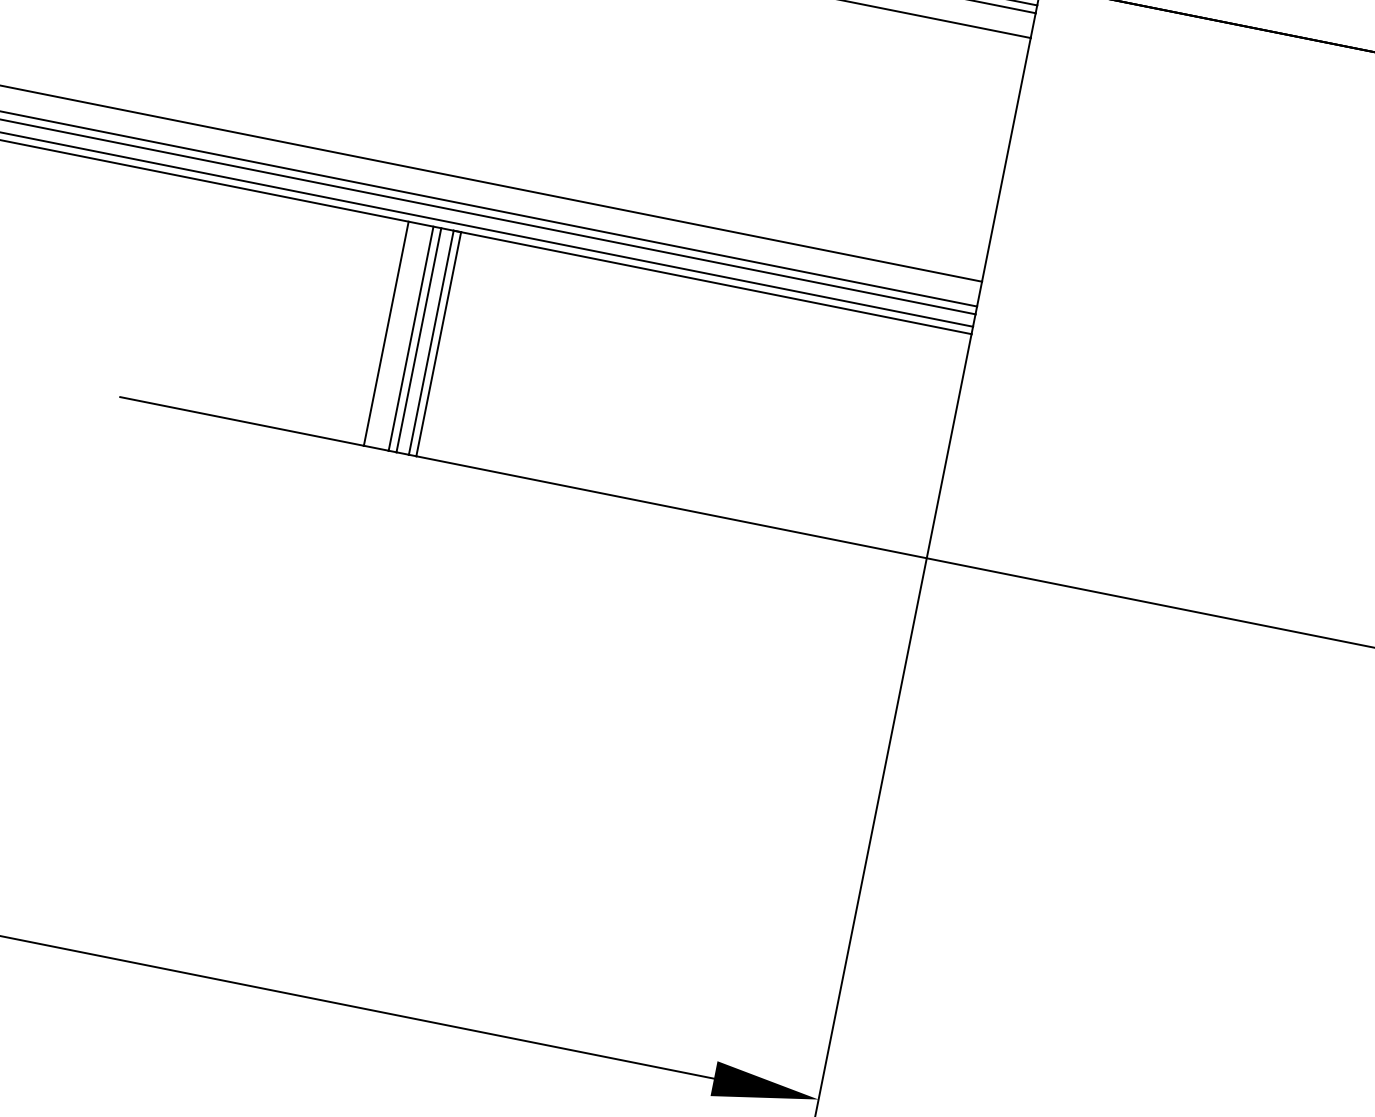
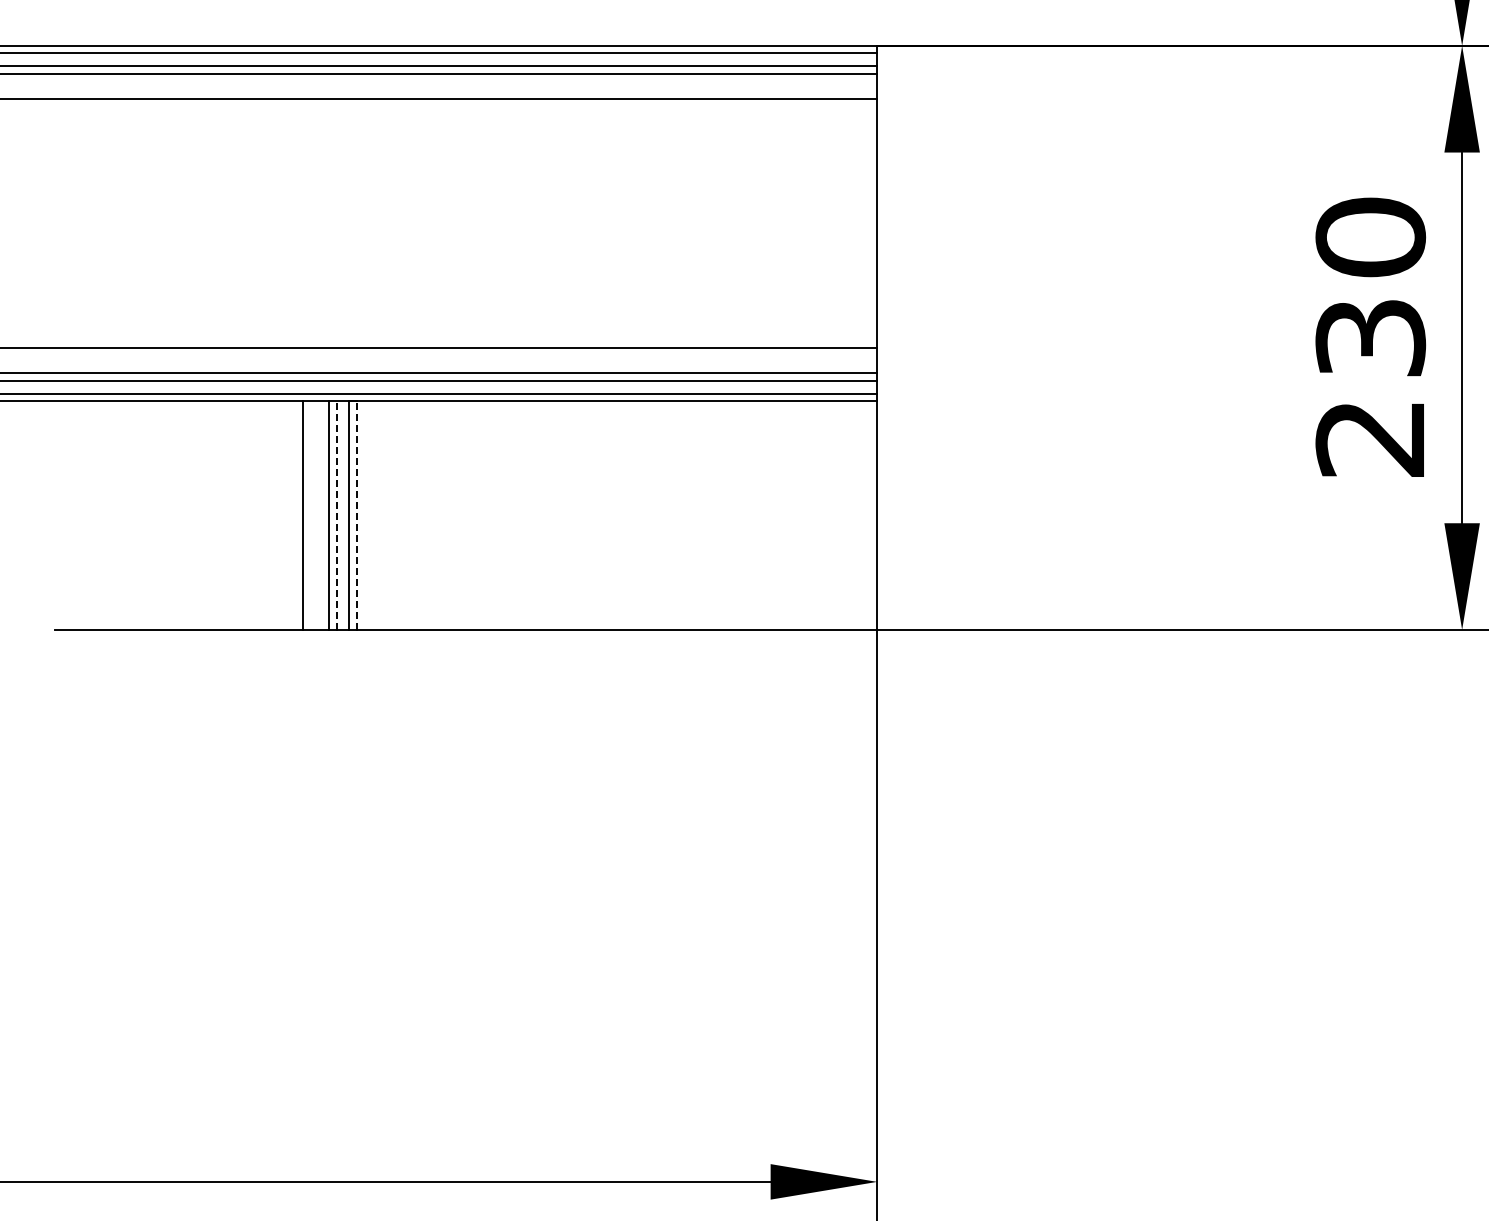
line: (418, 340) -> (336, 515), solid -> dashed
line: (438, 344) -> (356, 515), solid -> dashed

